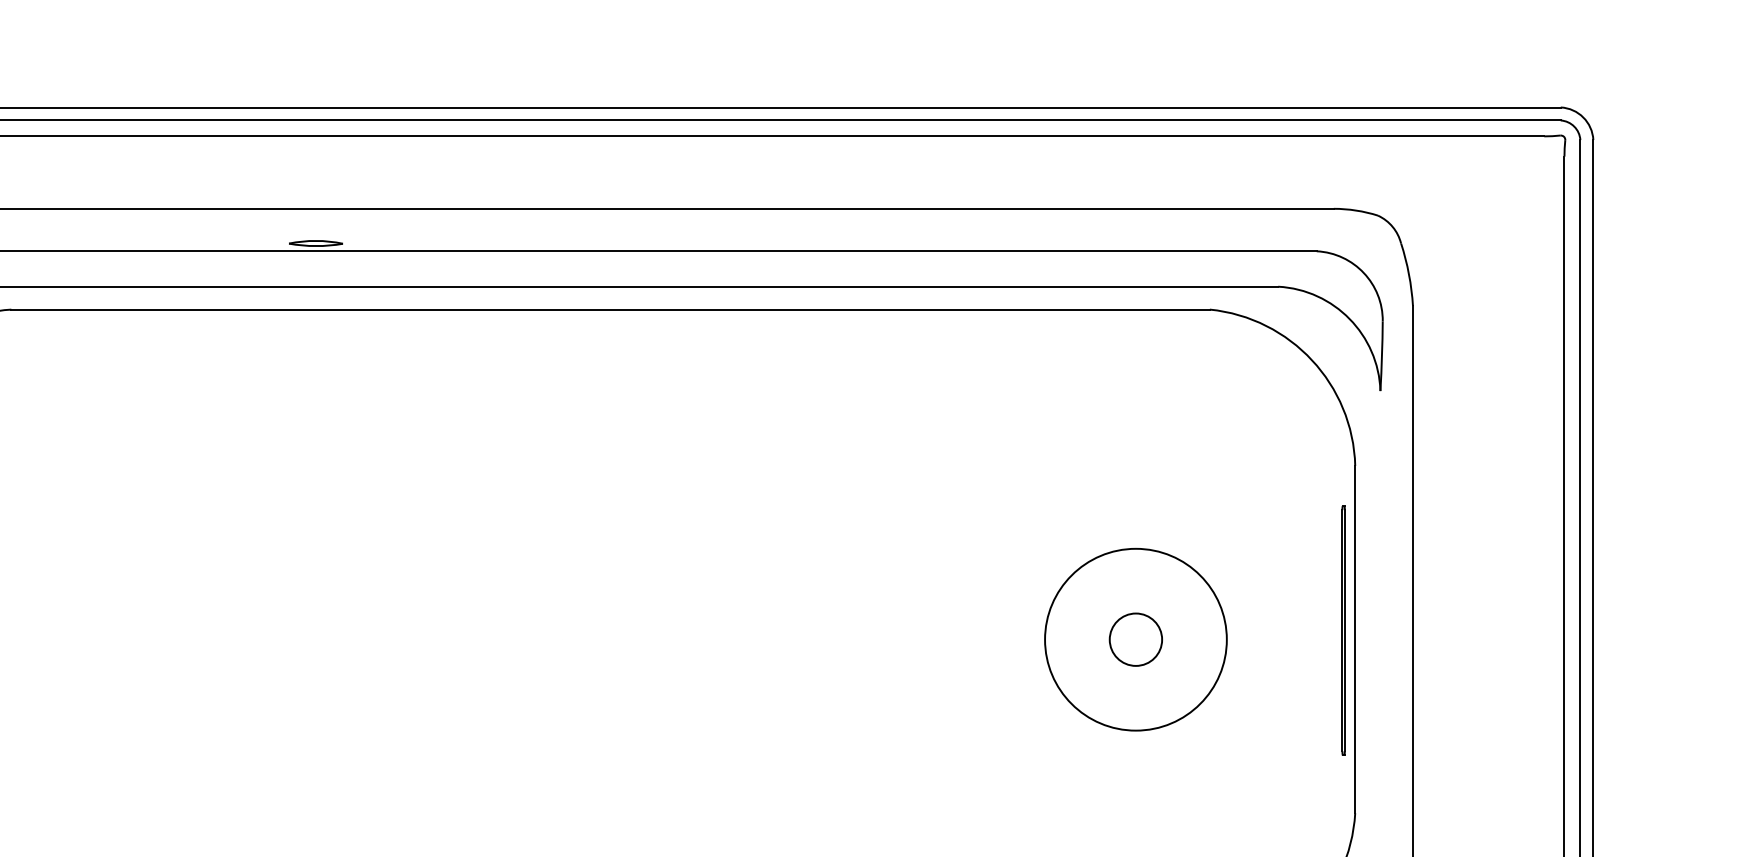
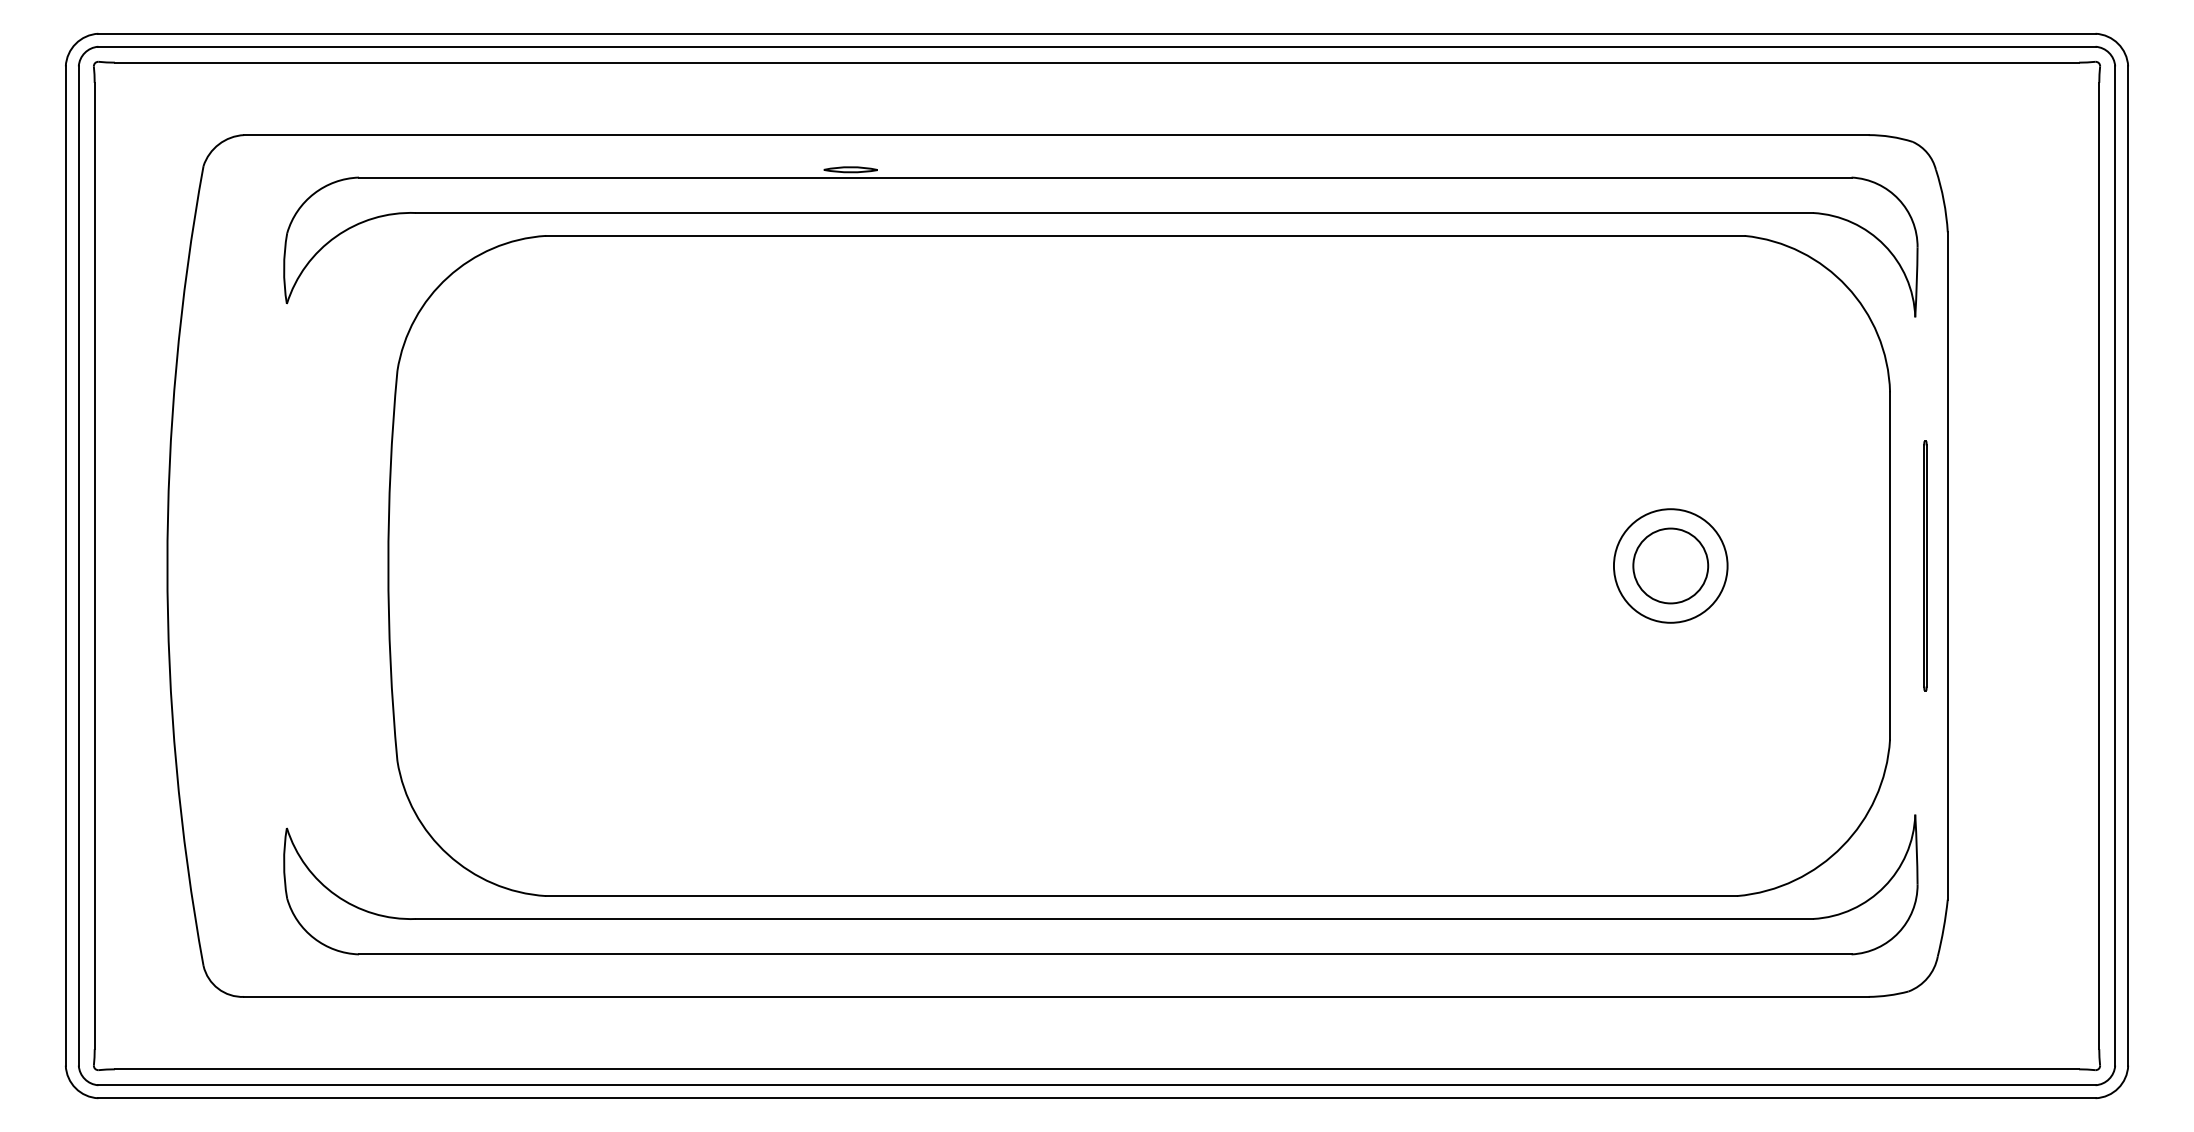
line: (1342, 630) -> (1924, 565), moved
circle: (1135, 639) -> (1670, 565), size x0.62
circle: (1135, 639) -> (1670, 565), size x1.43

